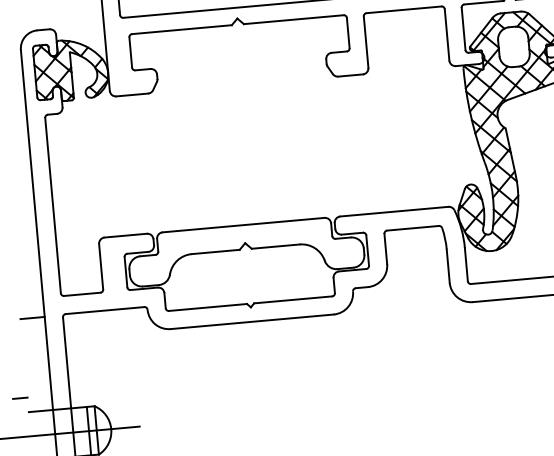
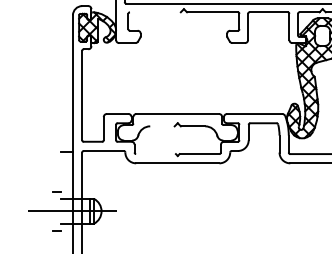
line: (180, 30) -> (154, 12), removed
line: (215, 252) -> (162, 126), removed
line: (206, 308) -> (155, 154), removed

